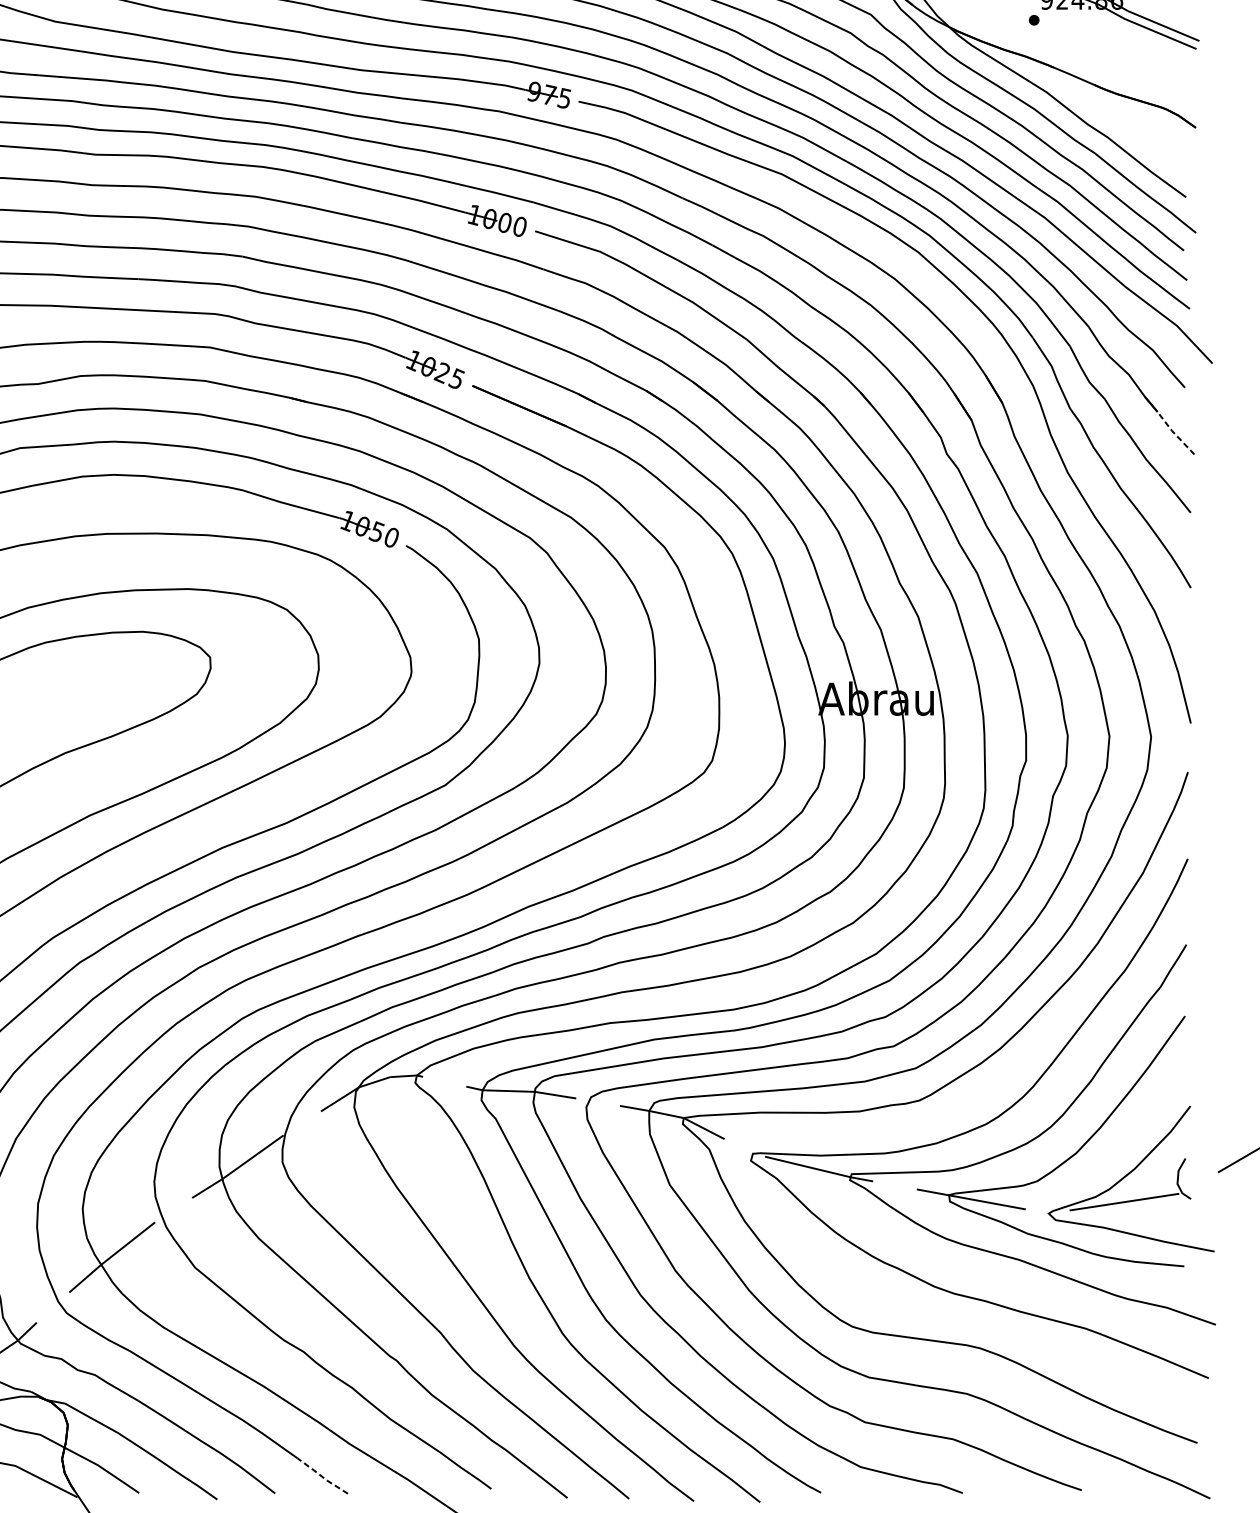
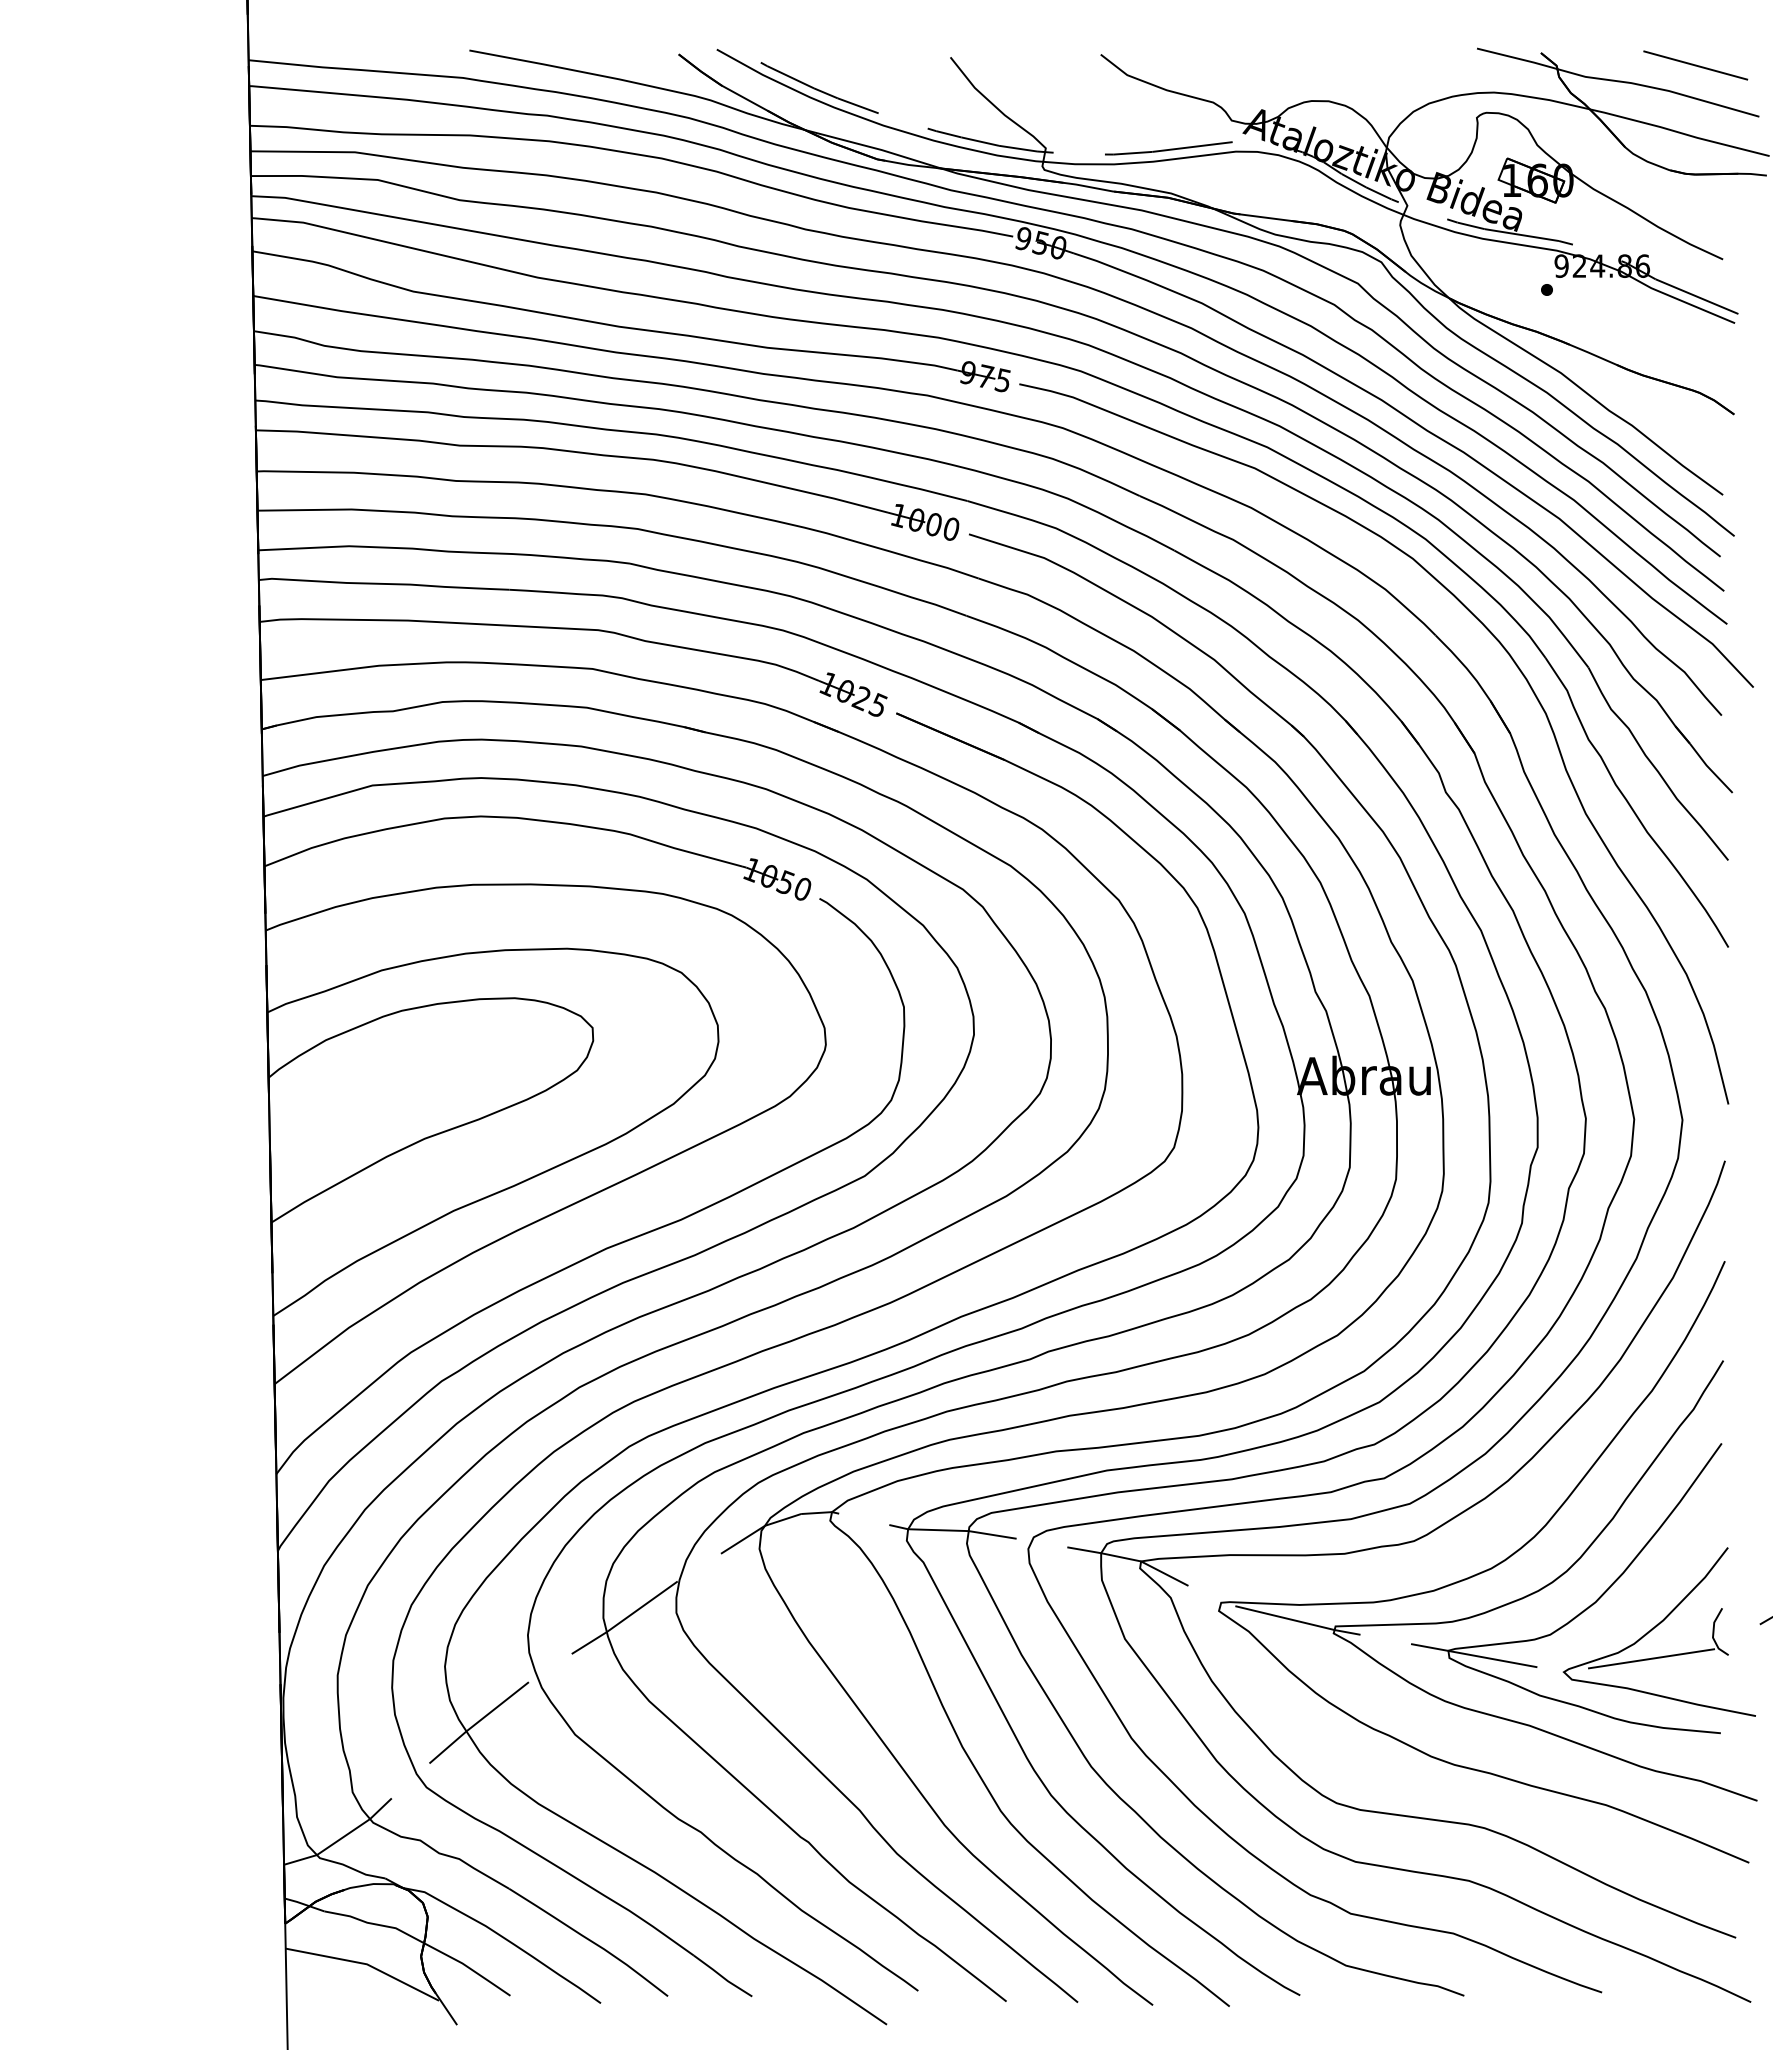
line: (1174, 433) -> (1709, 768), dashed -> solid
line: (322, 1476) -> (722, 1976), dashed -> solid

